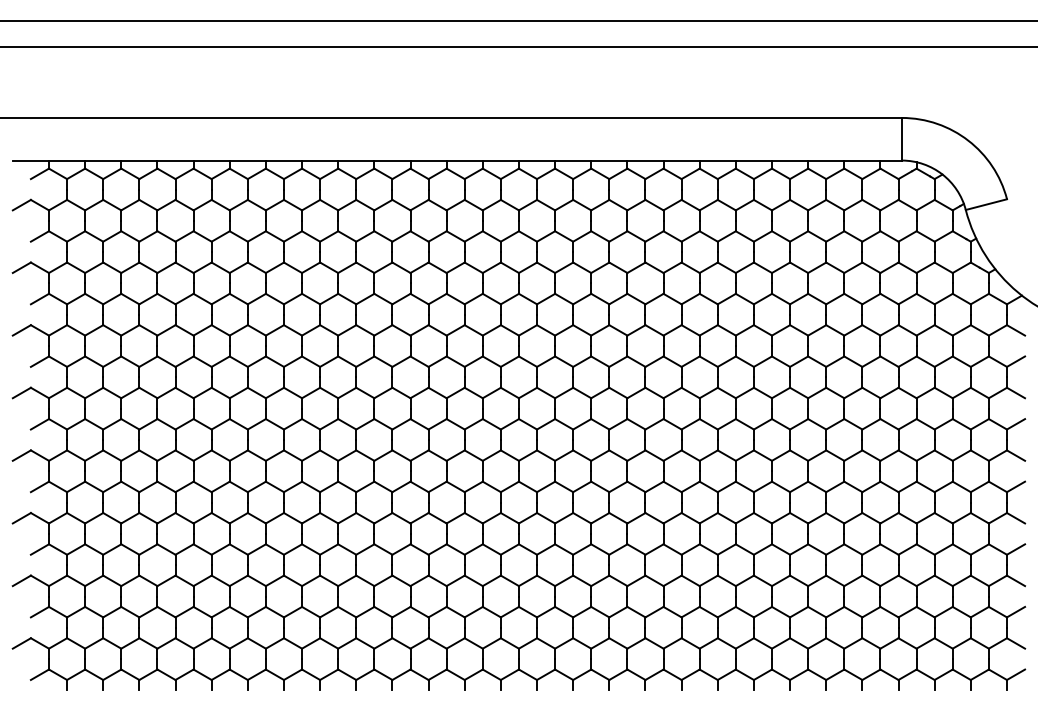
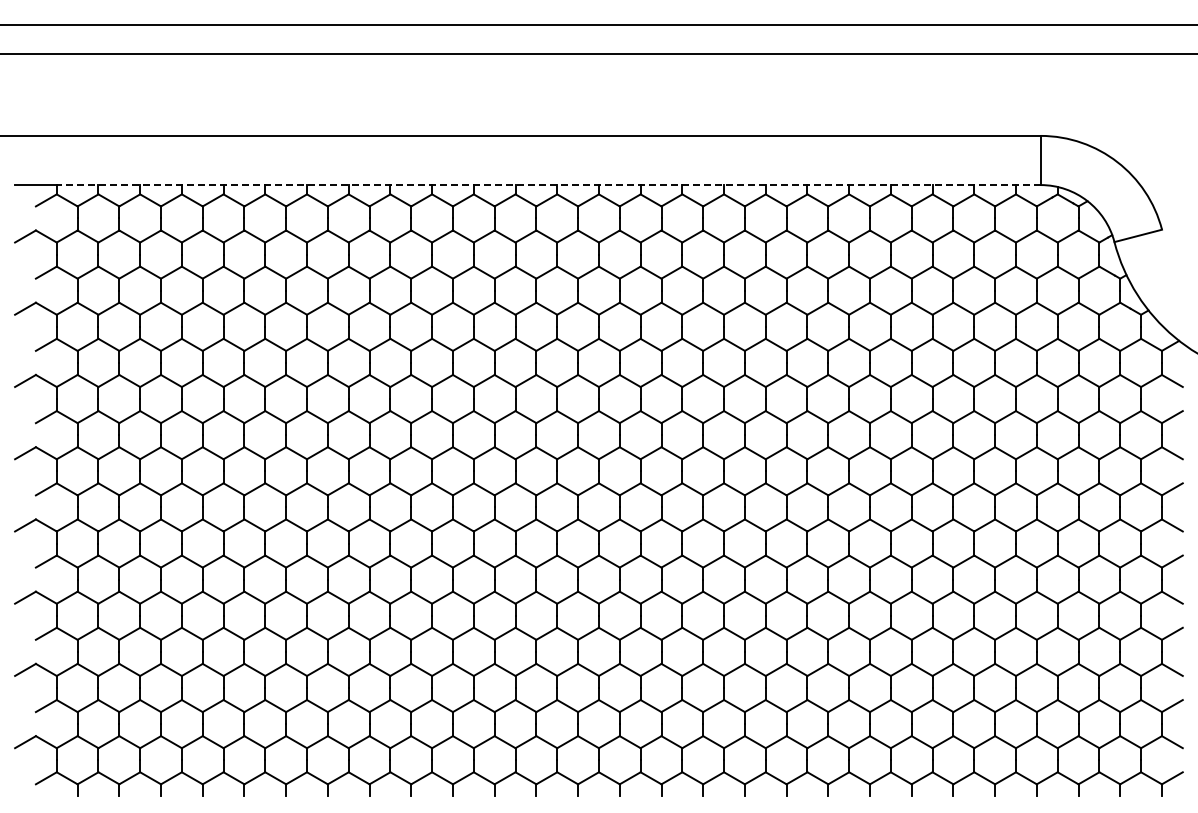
line: (475, 160) -> (548, 185), solid -> dashed

